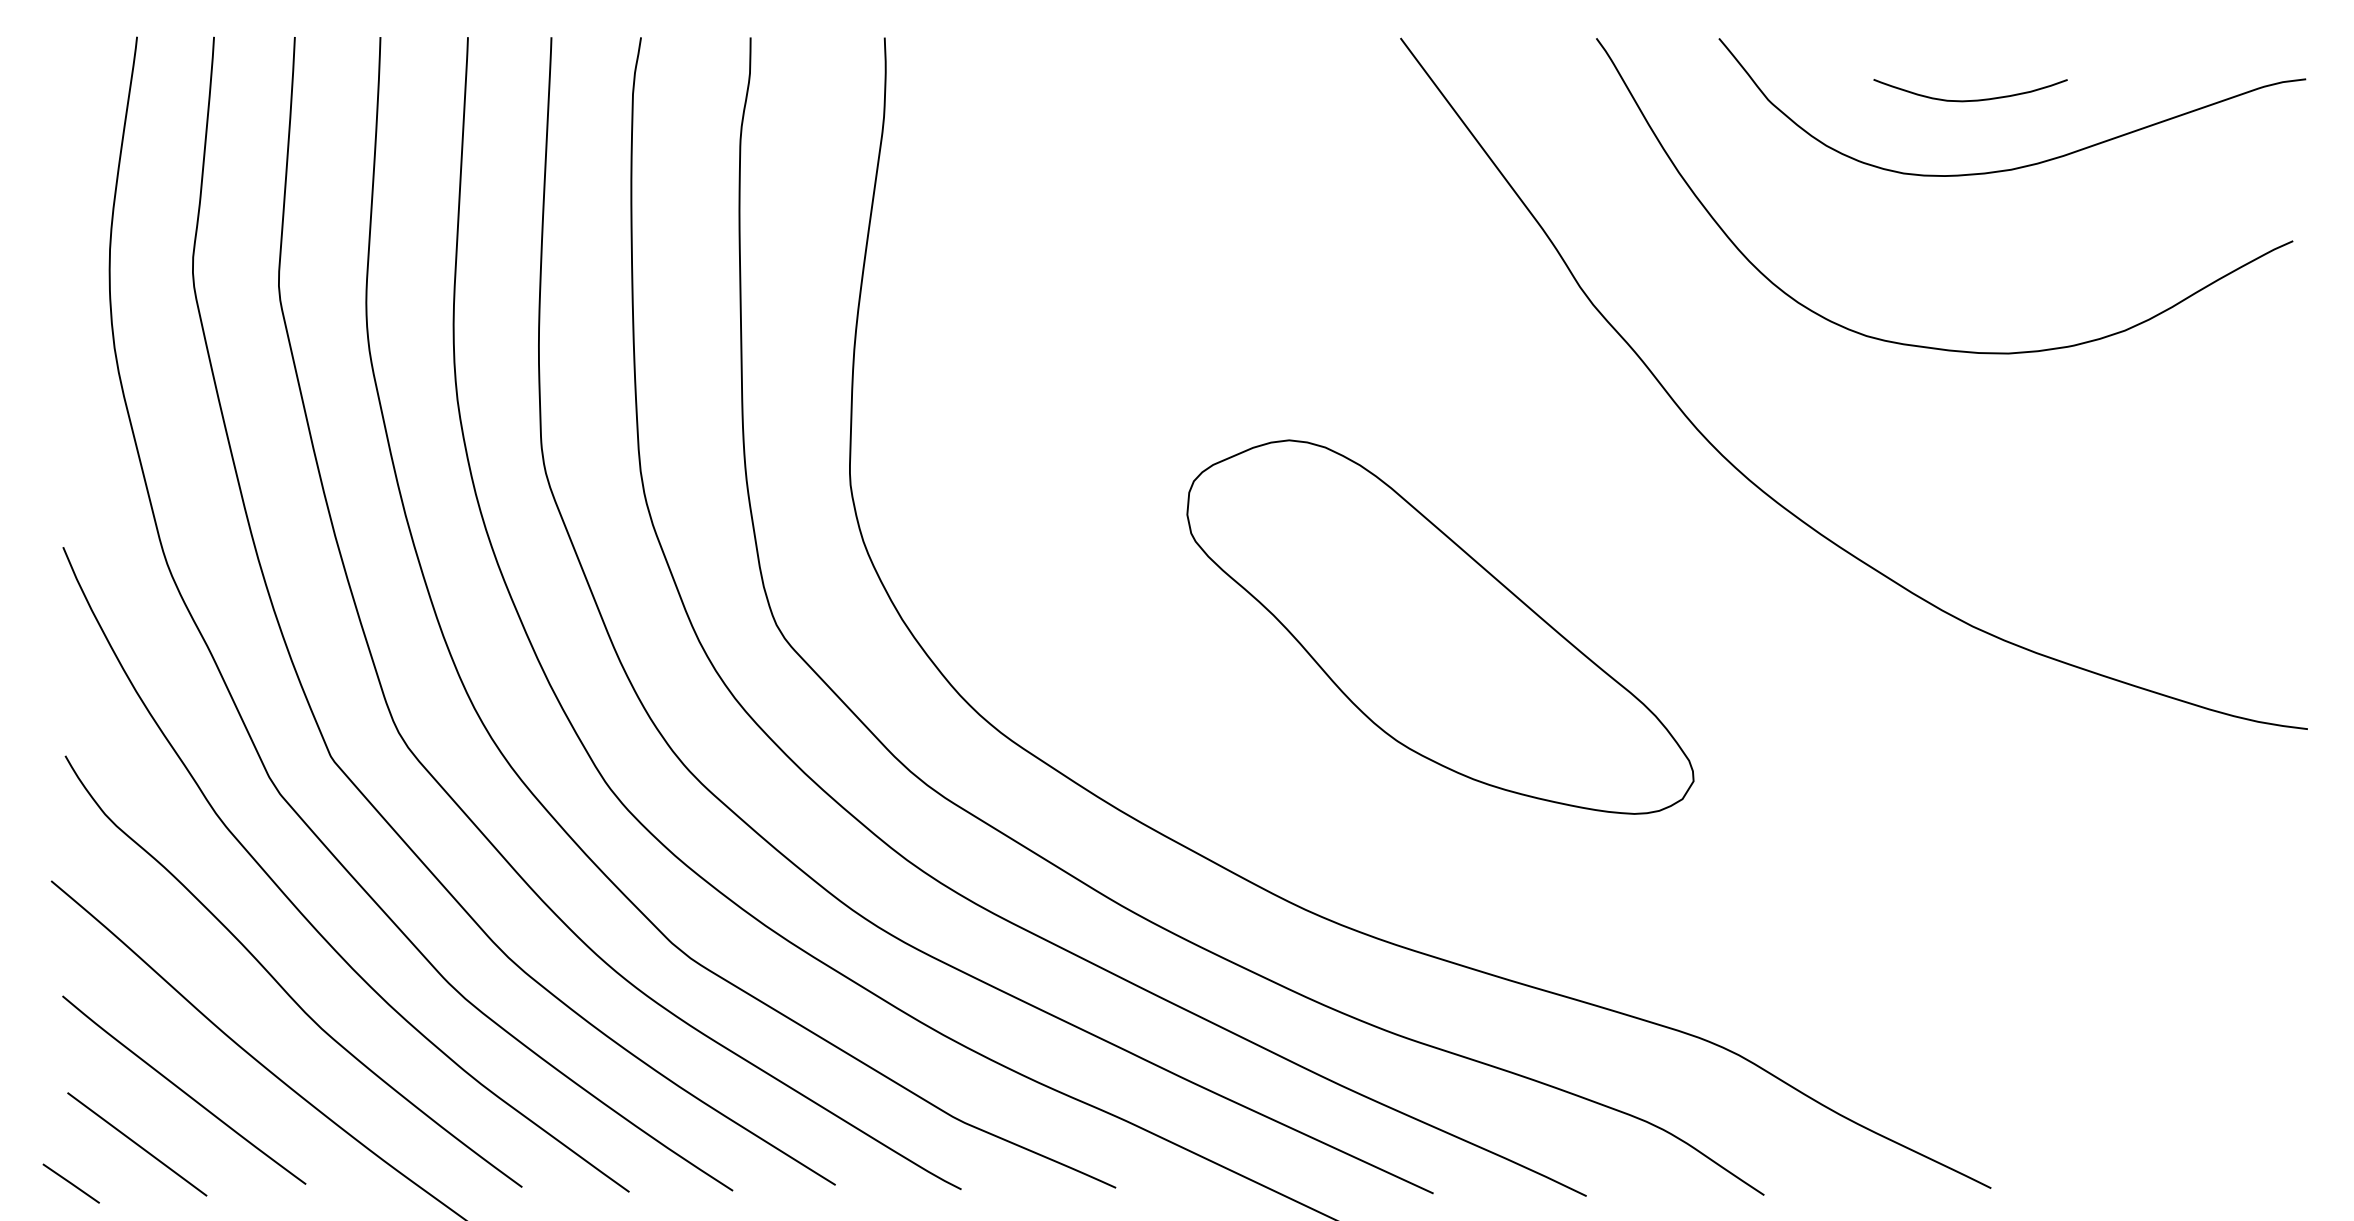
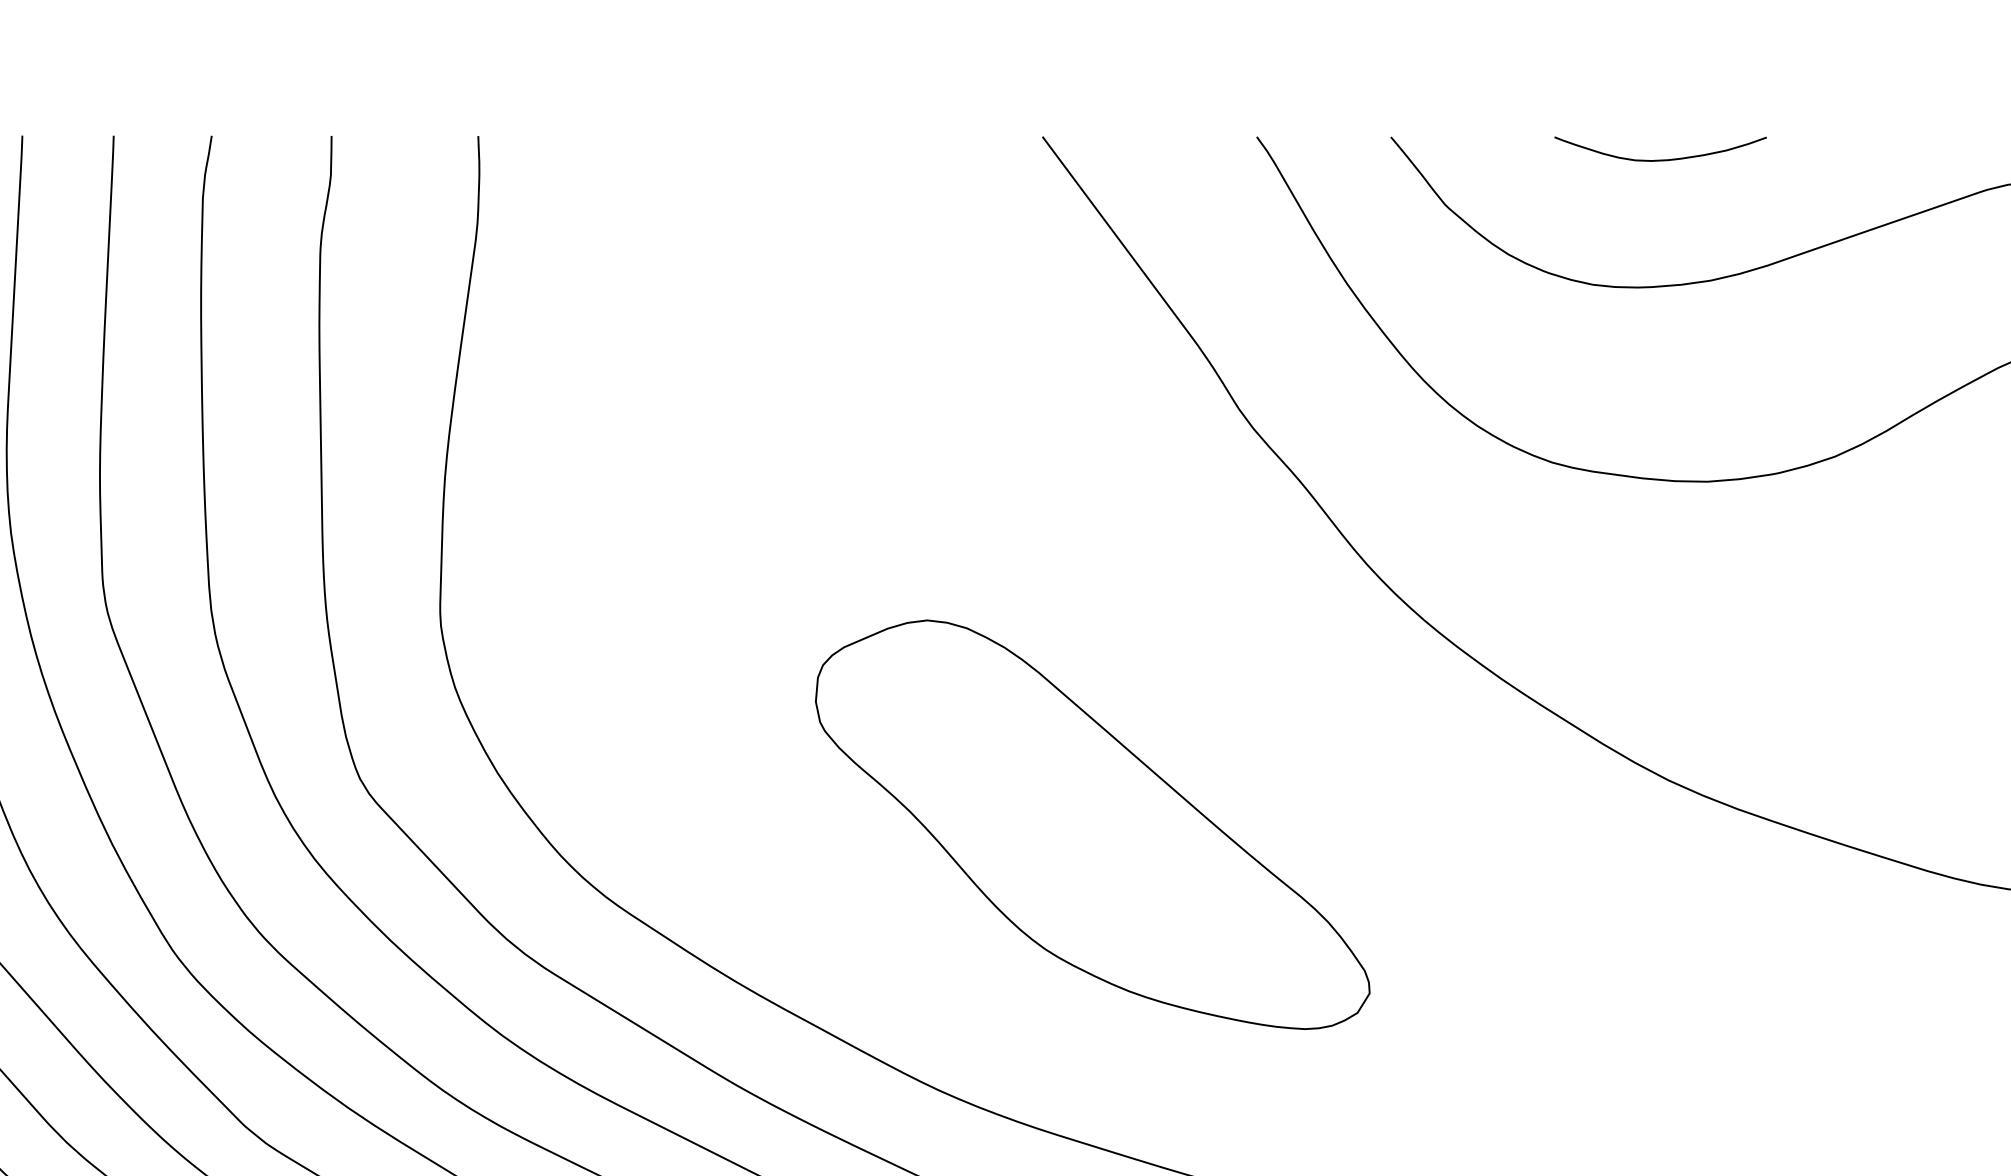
curve: (1973, 99) -> (1663, 158), moved
part: (1440, 626) -> (1092, 824), moved

